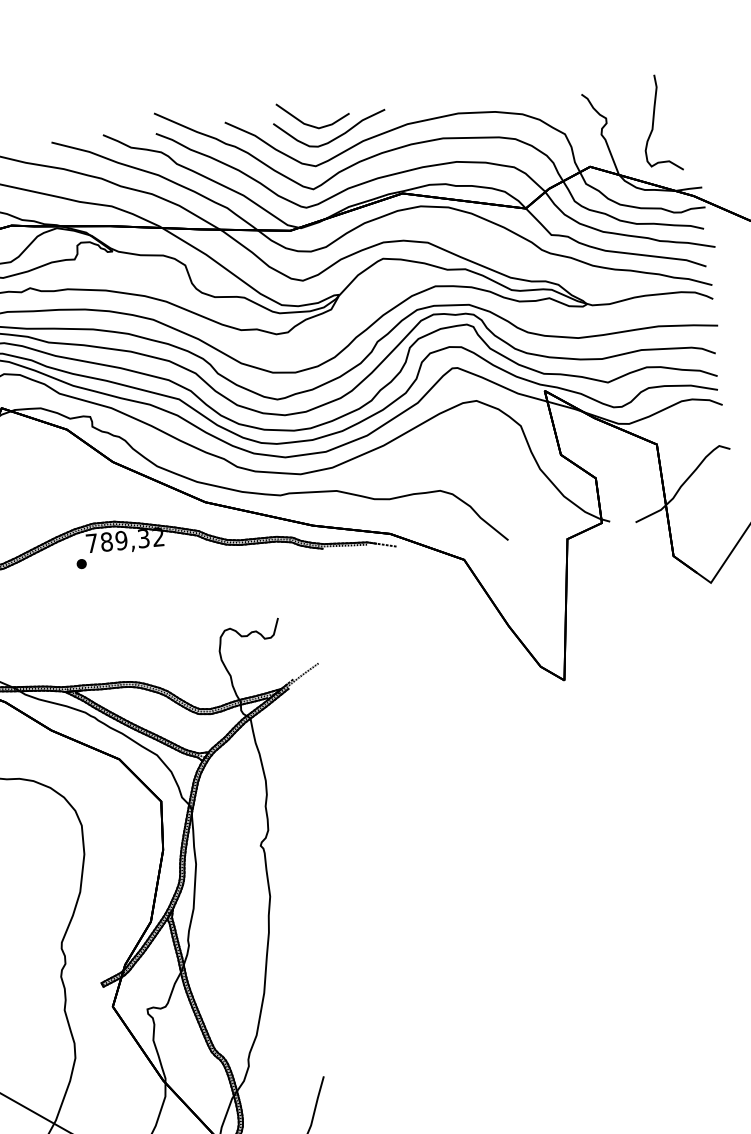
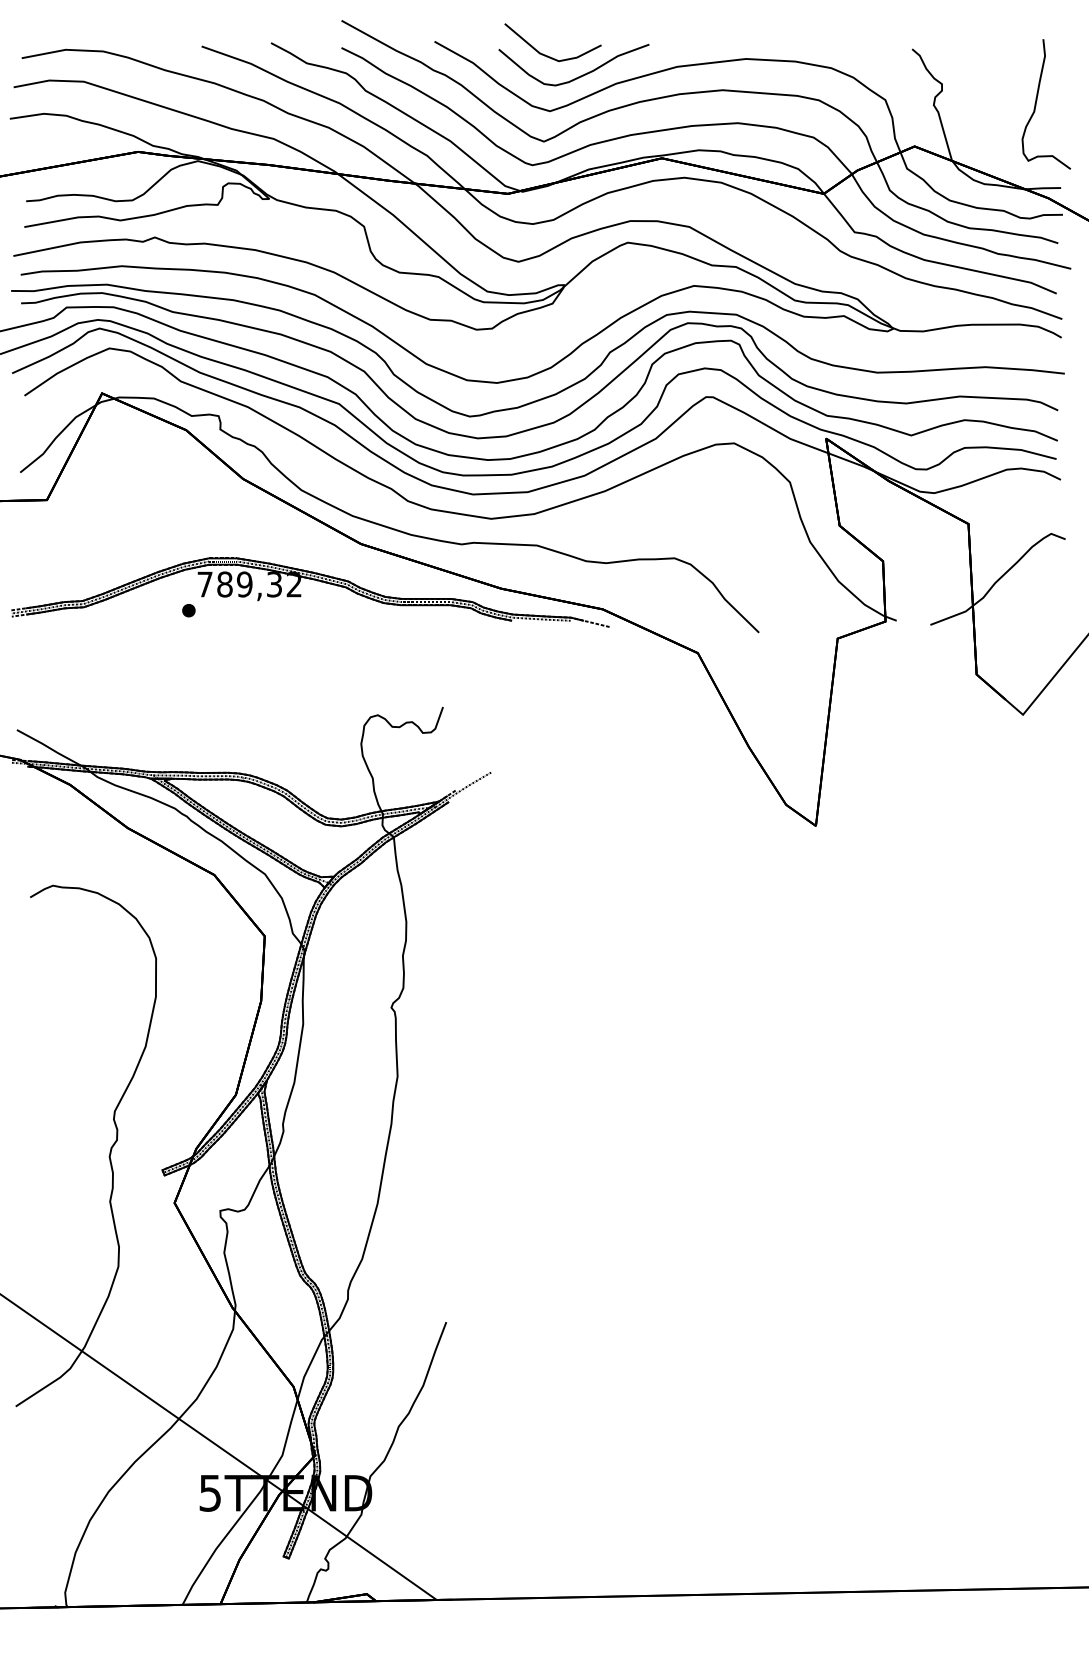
curve: (654, 120) -> (1037, 100), moved

